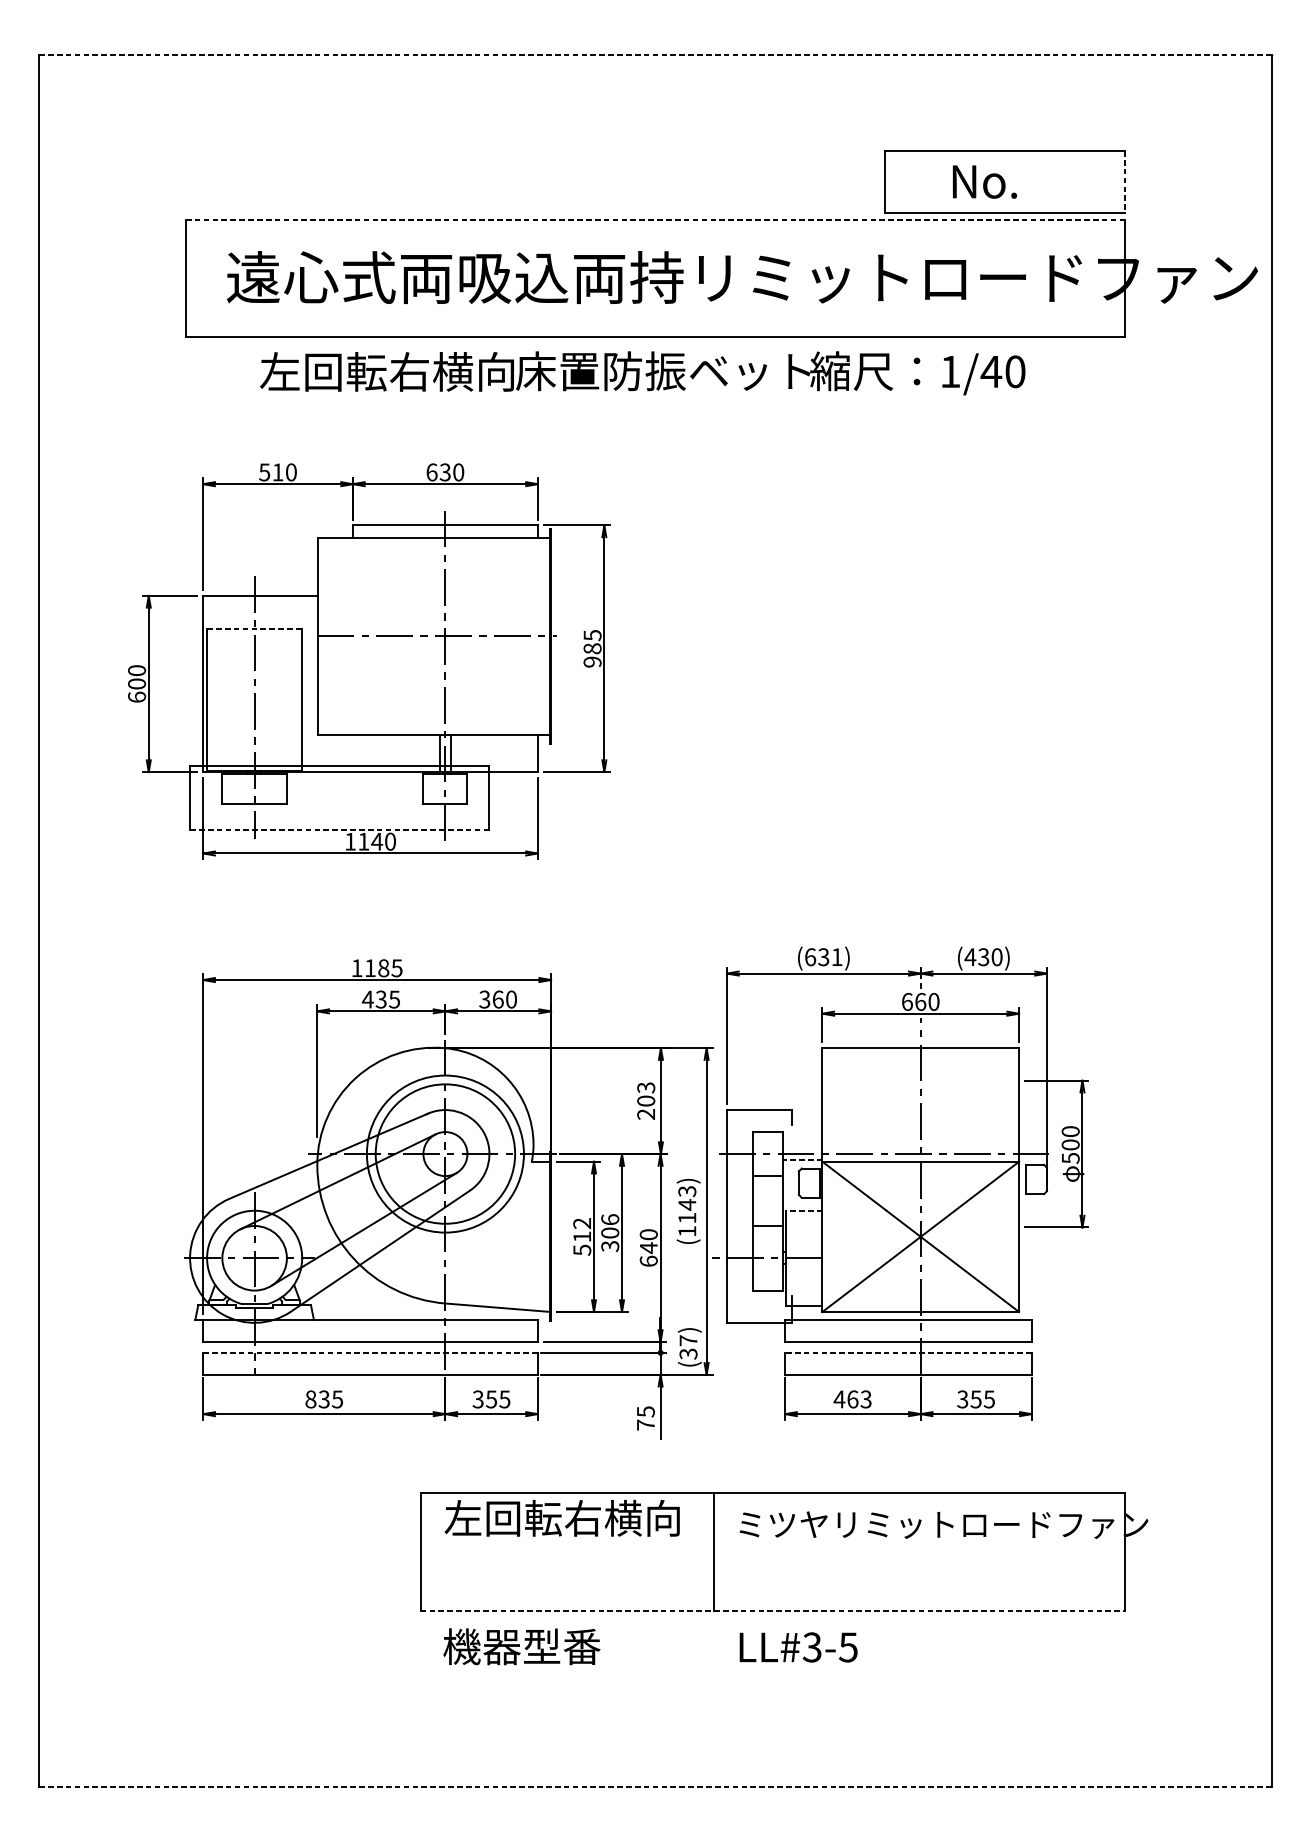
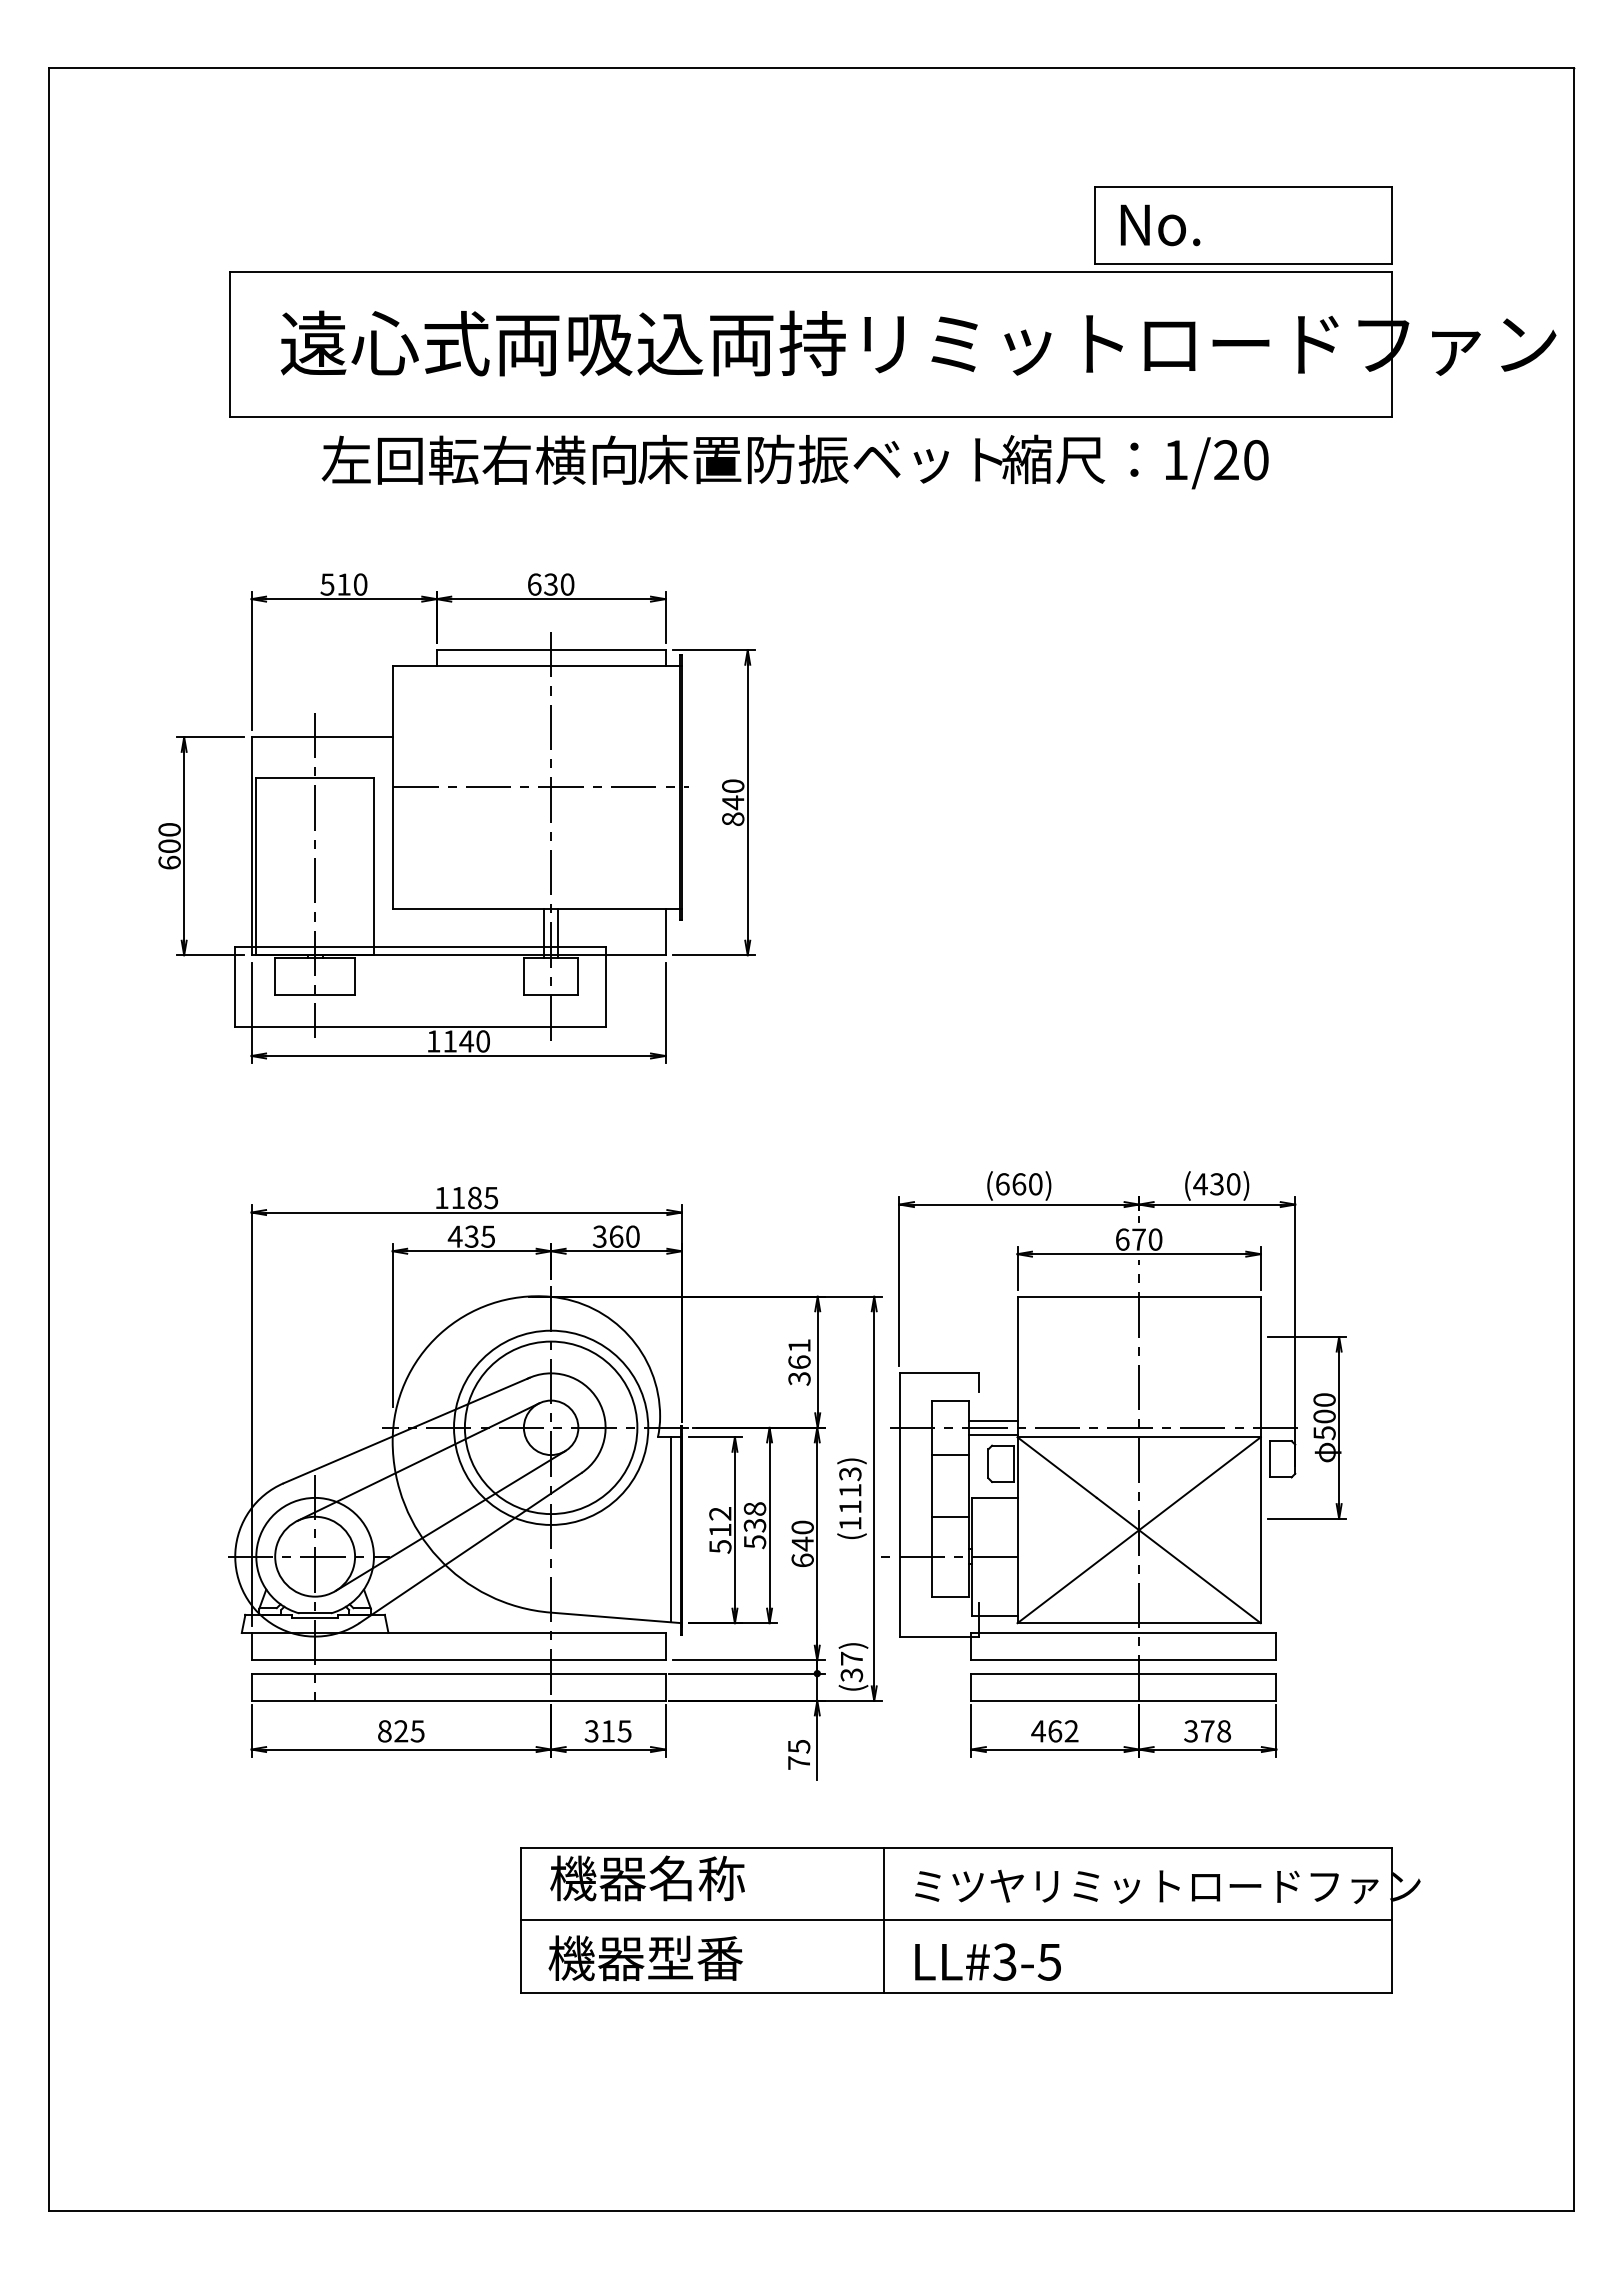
line: (655, 55) -> (811, 68), dashed -> solid
text: (984, 182) -> (1160, 225), moved
line: (1124, 182) -> (1391, 225), dashed -> solid
line: (655, 220) -> (811, 272), dashed -> solid
text: (991, 371) -> (1226, 459), 1/40 -> 1/20
line: (254, 629) -> (315, 778), dashed -> solid
text: (592, 648) -> (733, 802), 985 -> 840
line: (339, 830) -> (420, 1027), dashed -> solid
text: (830, 957) -> (1027, 1184), (631) -> (660)
text: (920, 1001) -> (1138, 1239), 660 -> 670
text: (646, 1101) -> (799, 1362), 203 -> 361
line: (802, 1148) -> (992, 1420), added
line: (802, 1160) -> (992, 1435), dashed -> solid
text: (687, 1204) -> (850, 1490), (1143) -> (1113)
line: (803, 1210) -> (994, 1497), dashed -> solid
text: (609, 1233) -> (754, 1525), 306 -> 538
line: (541, 1236) -> (670, 1529), added
line: (370, 1352) -> (458, 1673), dashed -> solid
line: (908, 1352) -> (1123, 1673), dashed -> solid
text: (324, 1399) -> (401, 1731), 835 -> 825
text: (490, 1399) -> (607, 1731), 355 -> 315
text: (866, 1399) -> (1071, 1731), 463 -> 462
text: (982, 1399) -> (1215, 1731), 355 -> 378
text: (562, 1518) -> (695, 1878), 左回転右横向 -> 機器名称
line: (772, 1552) -> (955, 1920), added
line: (773, 1610) -> (956, 1992), dashed -> solid
text: (521, 1646) -> (645, 1957), moved
text: (798, 1646) -> (987, 1961), moved
line: (655, 1786) -> (810, 2210), dashed -> solid

